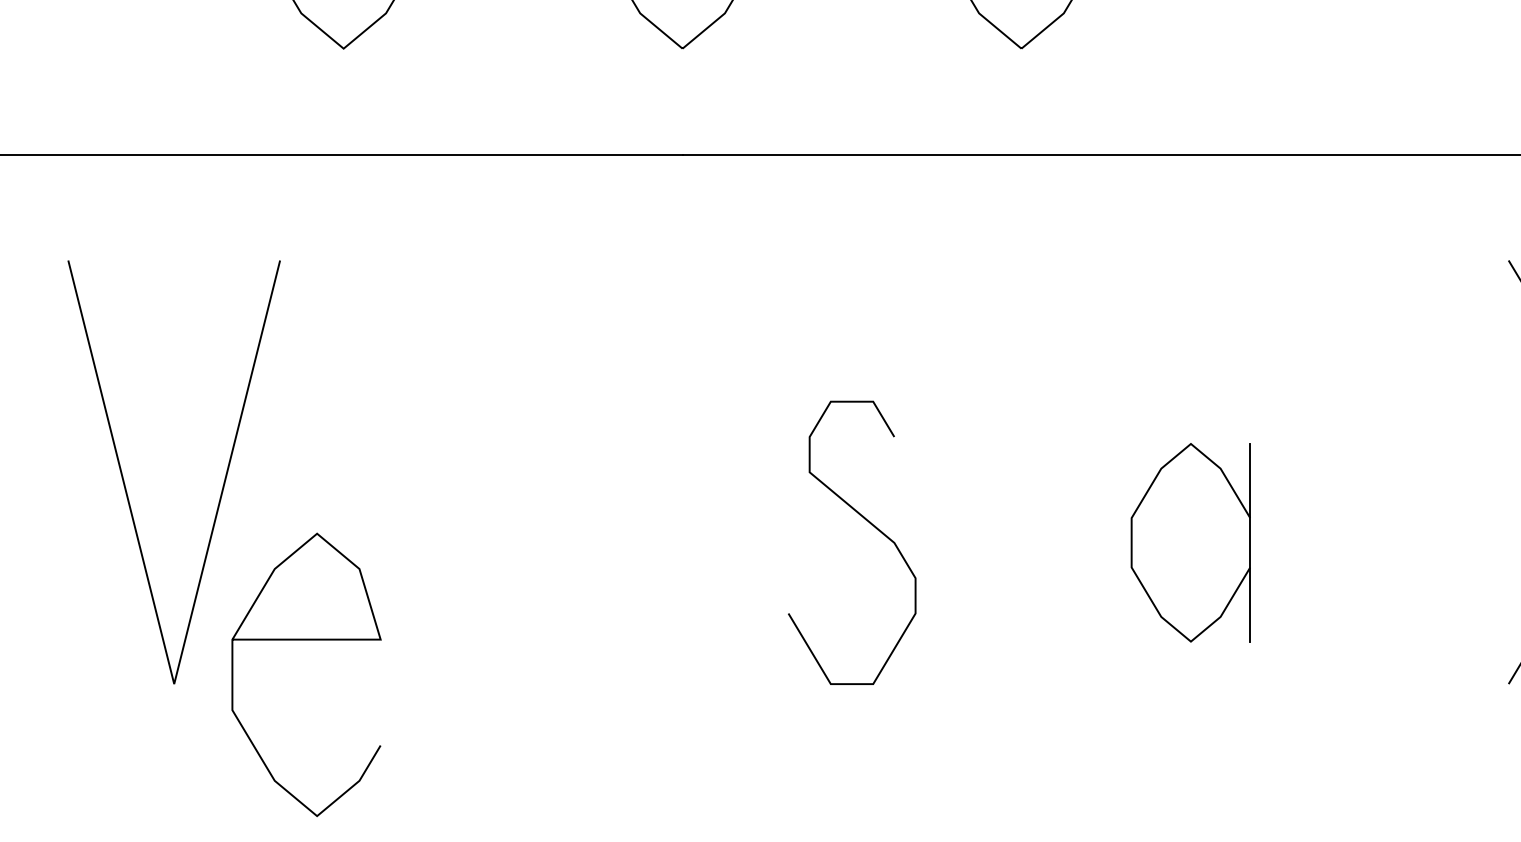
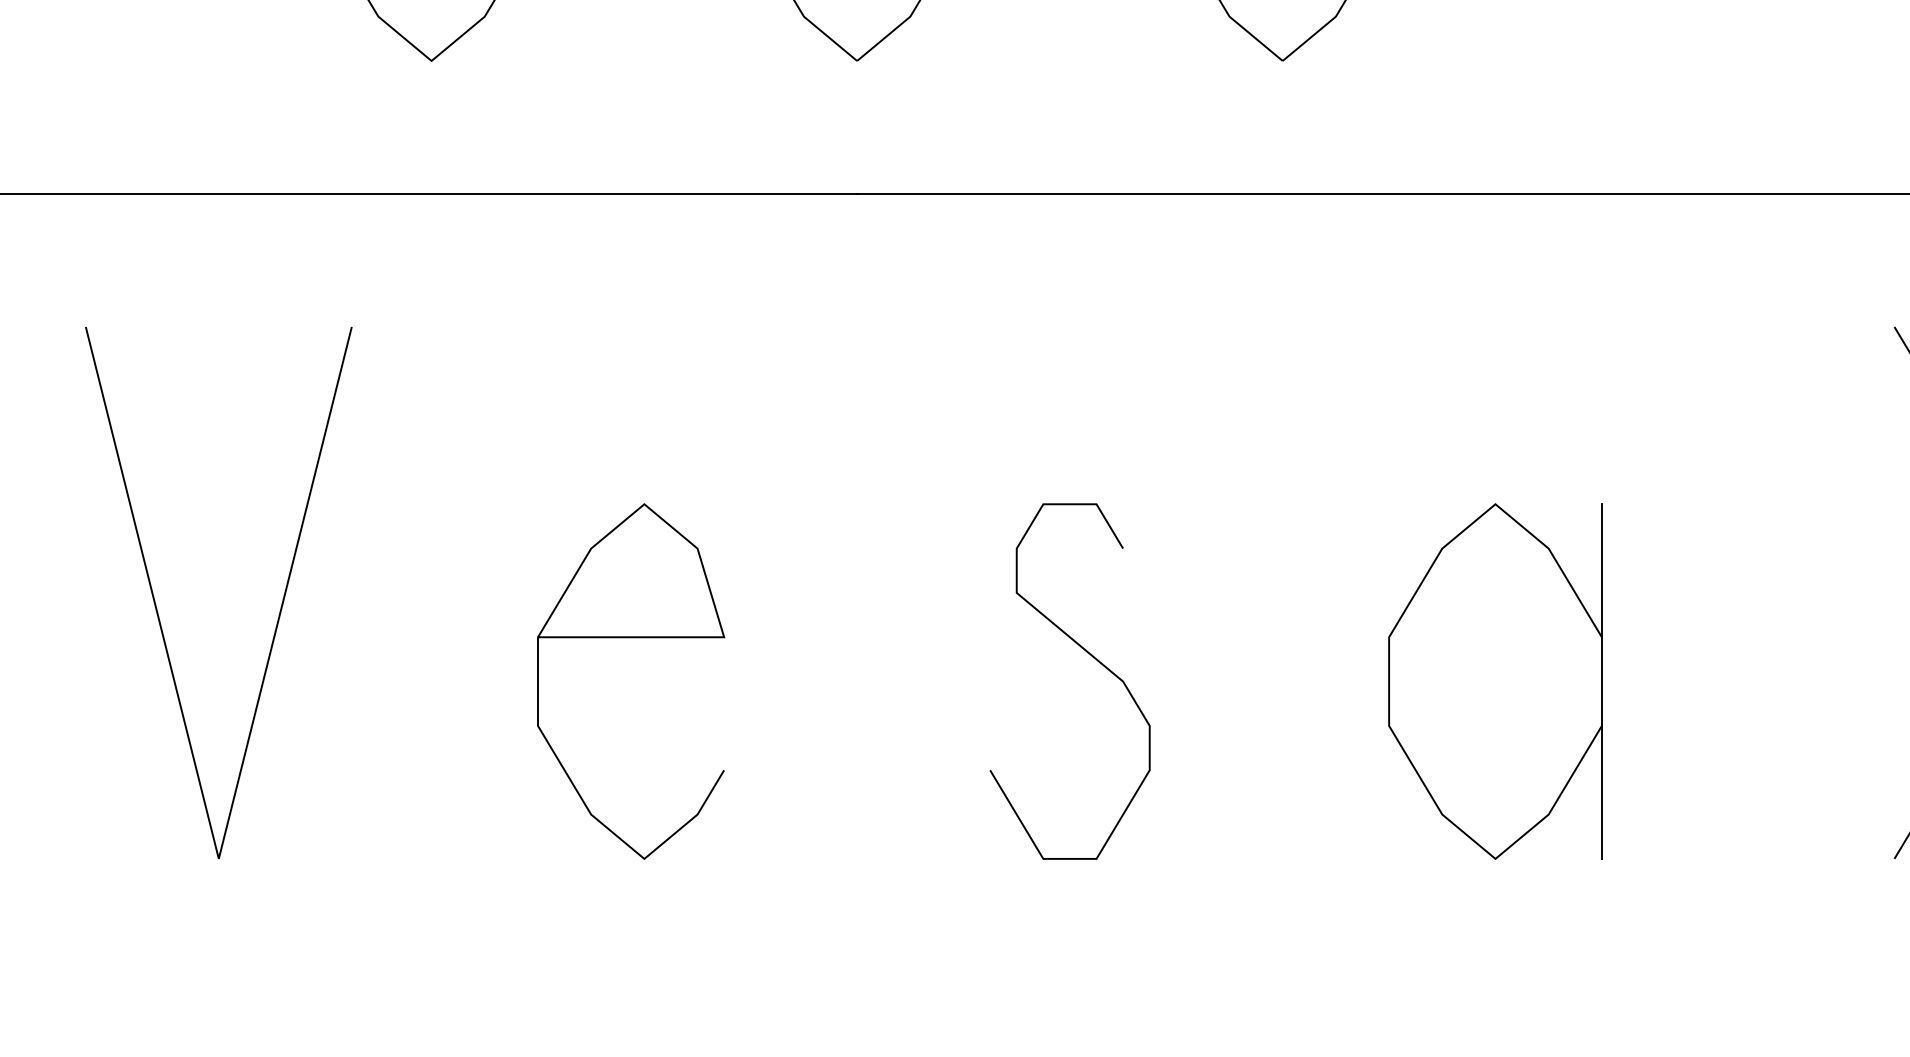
part: (1190, 542) -> (1494, 681), size x1.43
curve: (306, 640) -> (631, 638), moved

